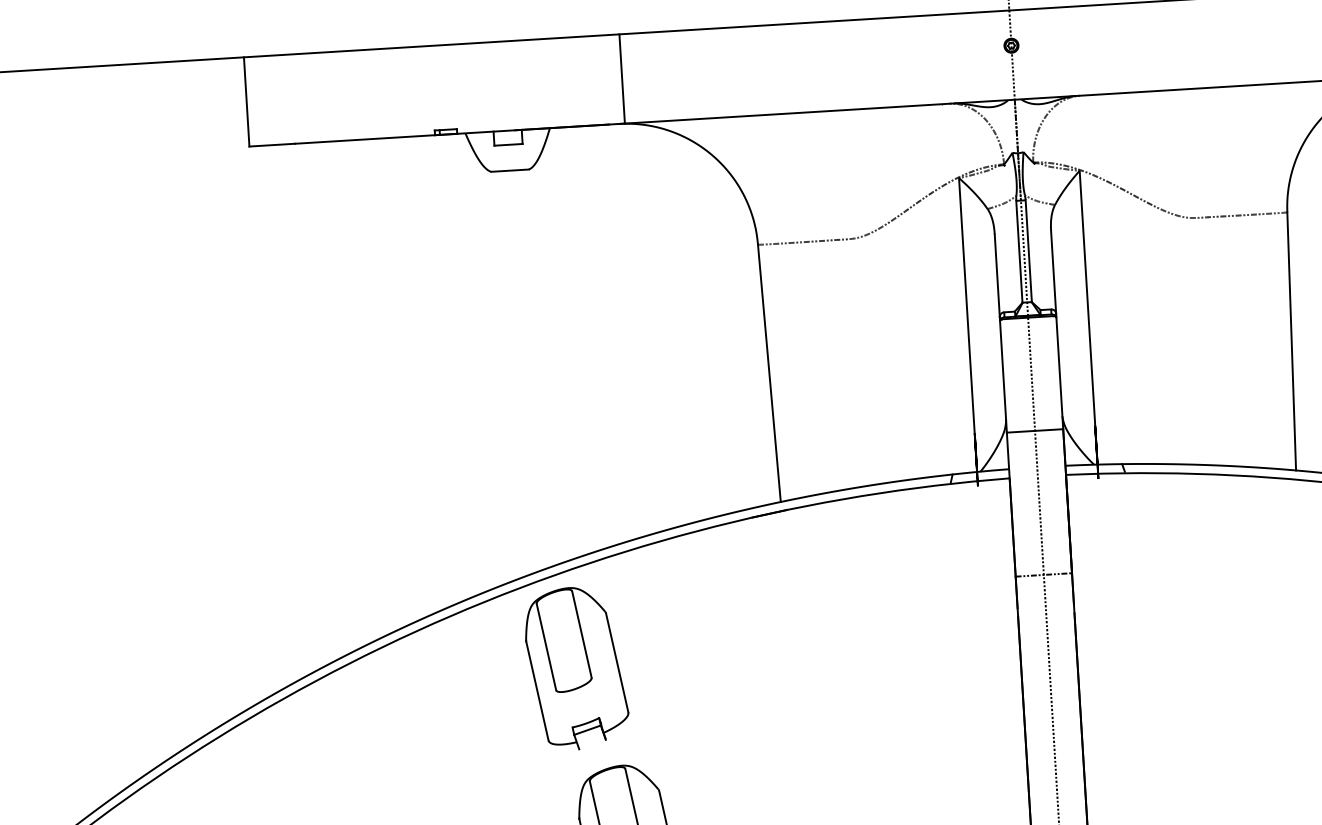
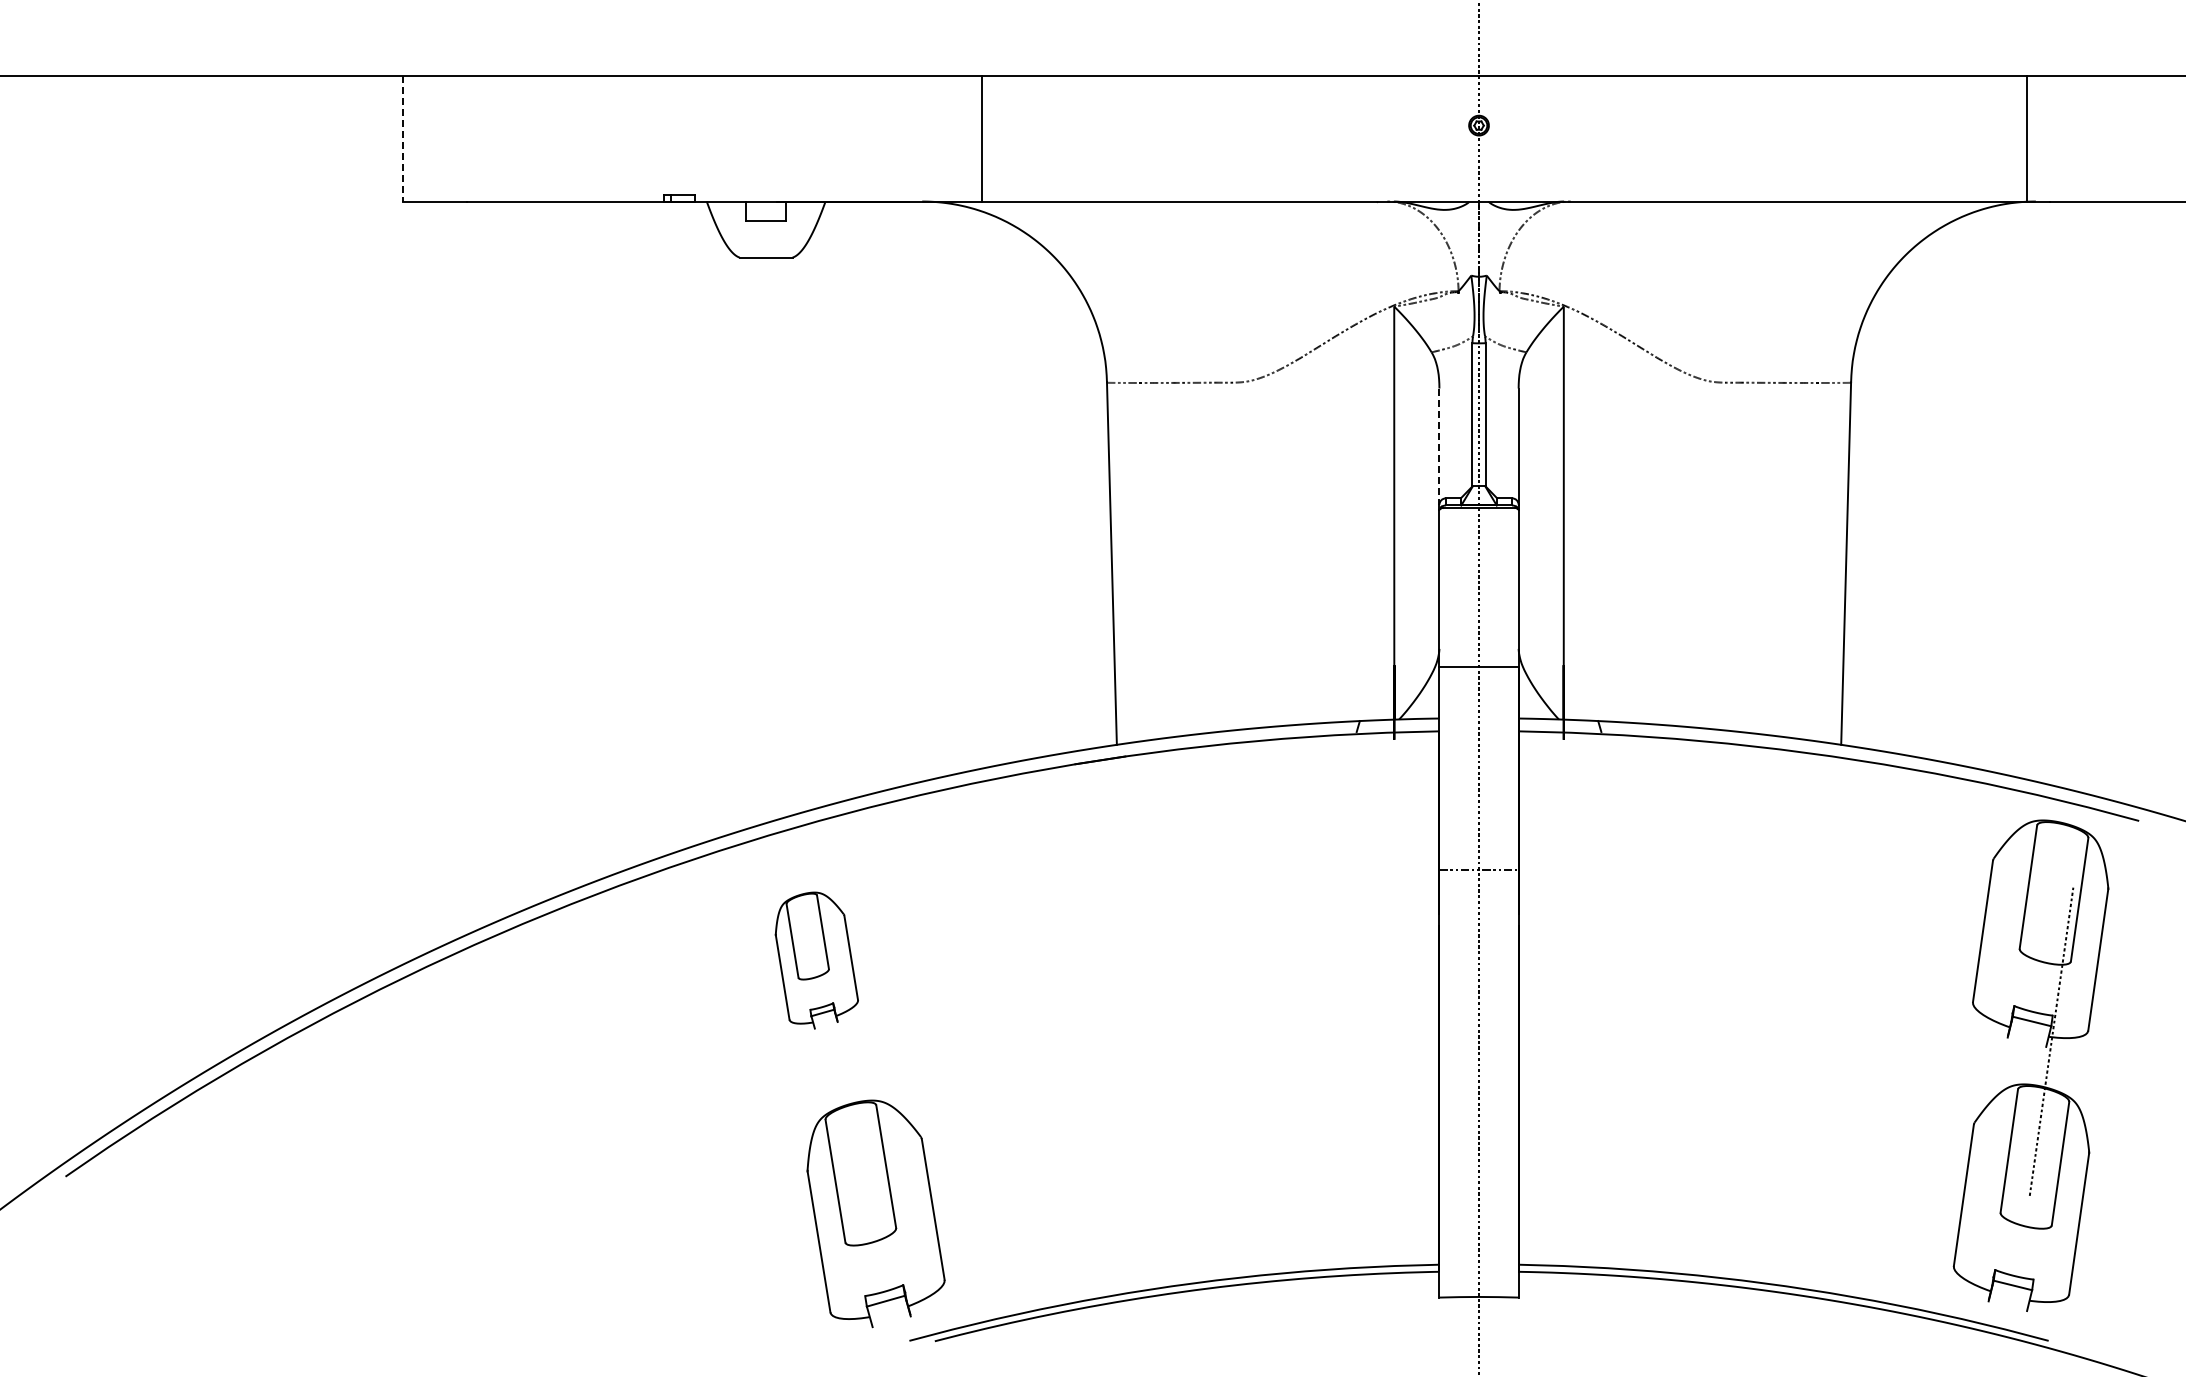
line: (621, 78) -> (981, 138), moved
line: (246, 101) -> (403, 138), solid -> dashed
line: (997, 276) -> (1439, 447), solid -> dashed
part: (576, 668) -> (816, 960), size x0.6

